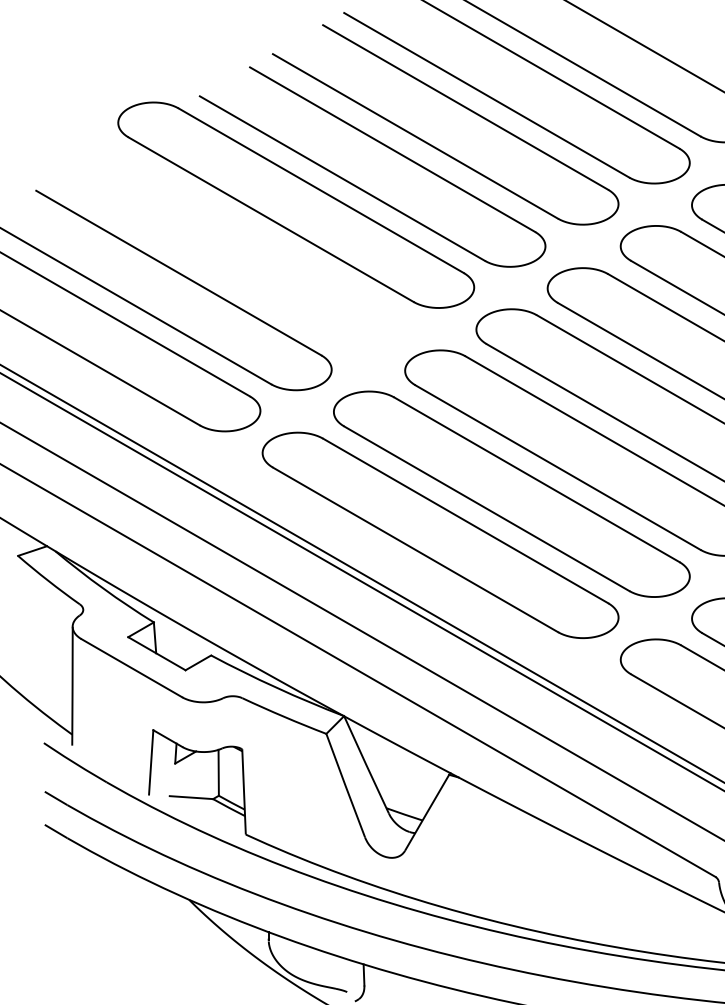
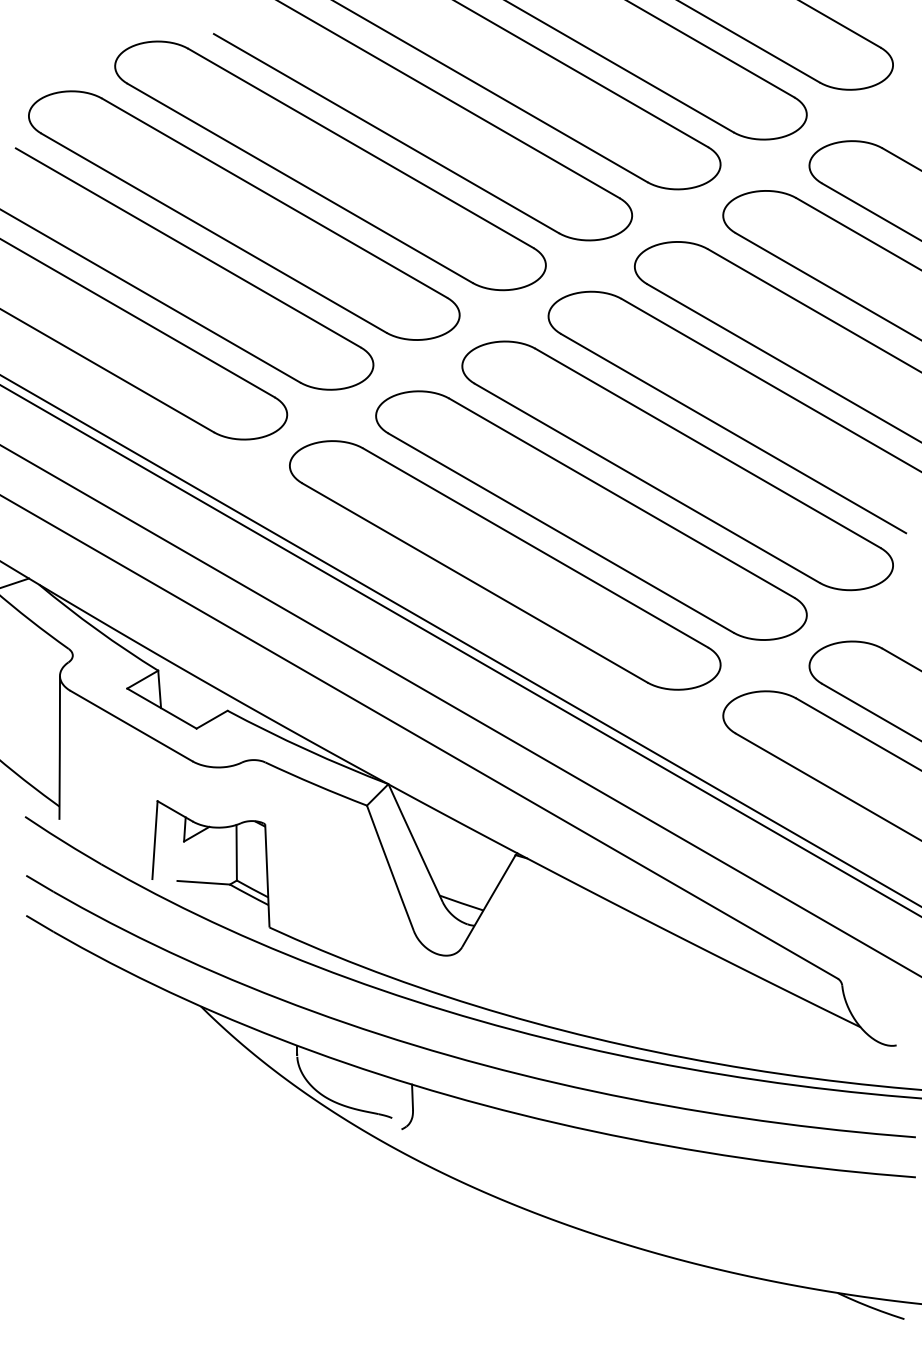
part: (225, 246) -> (244, 215), added

